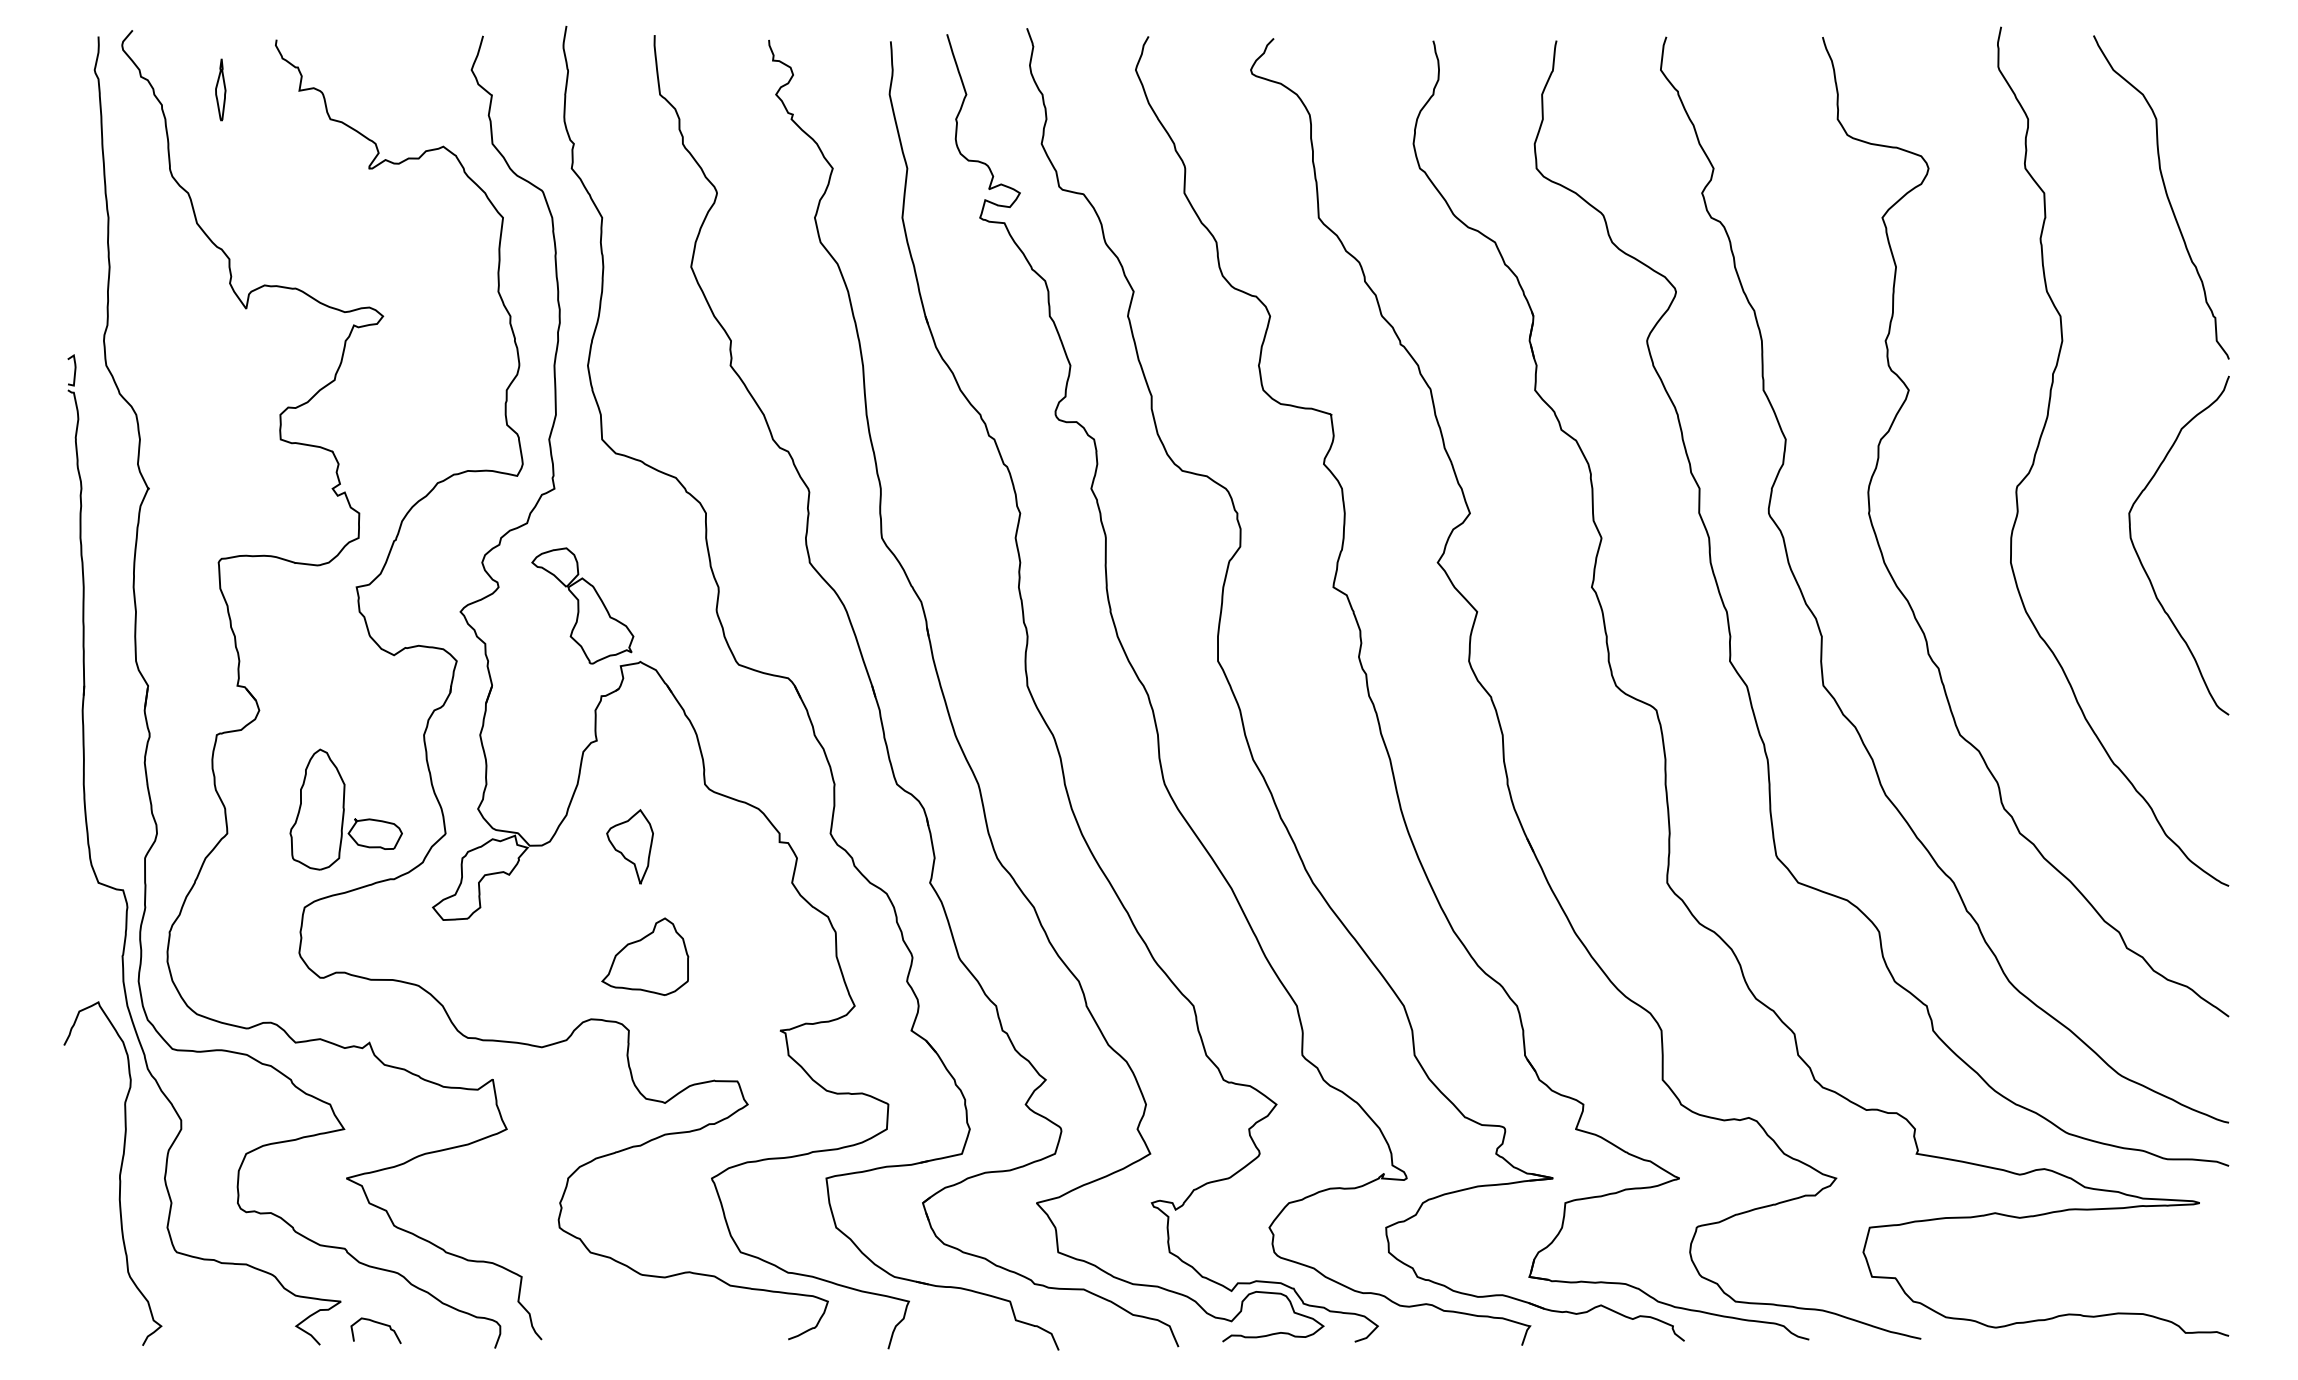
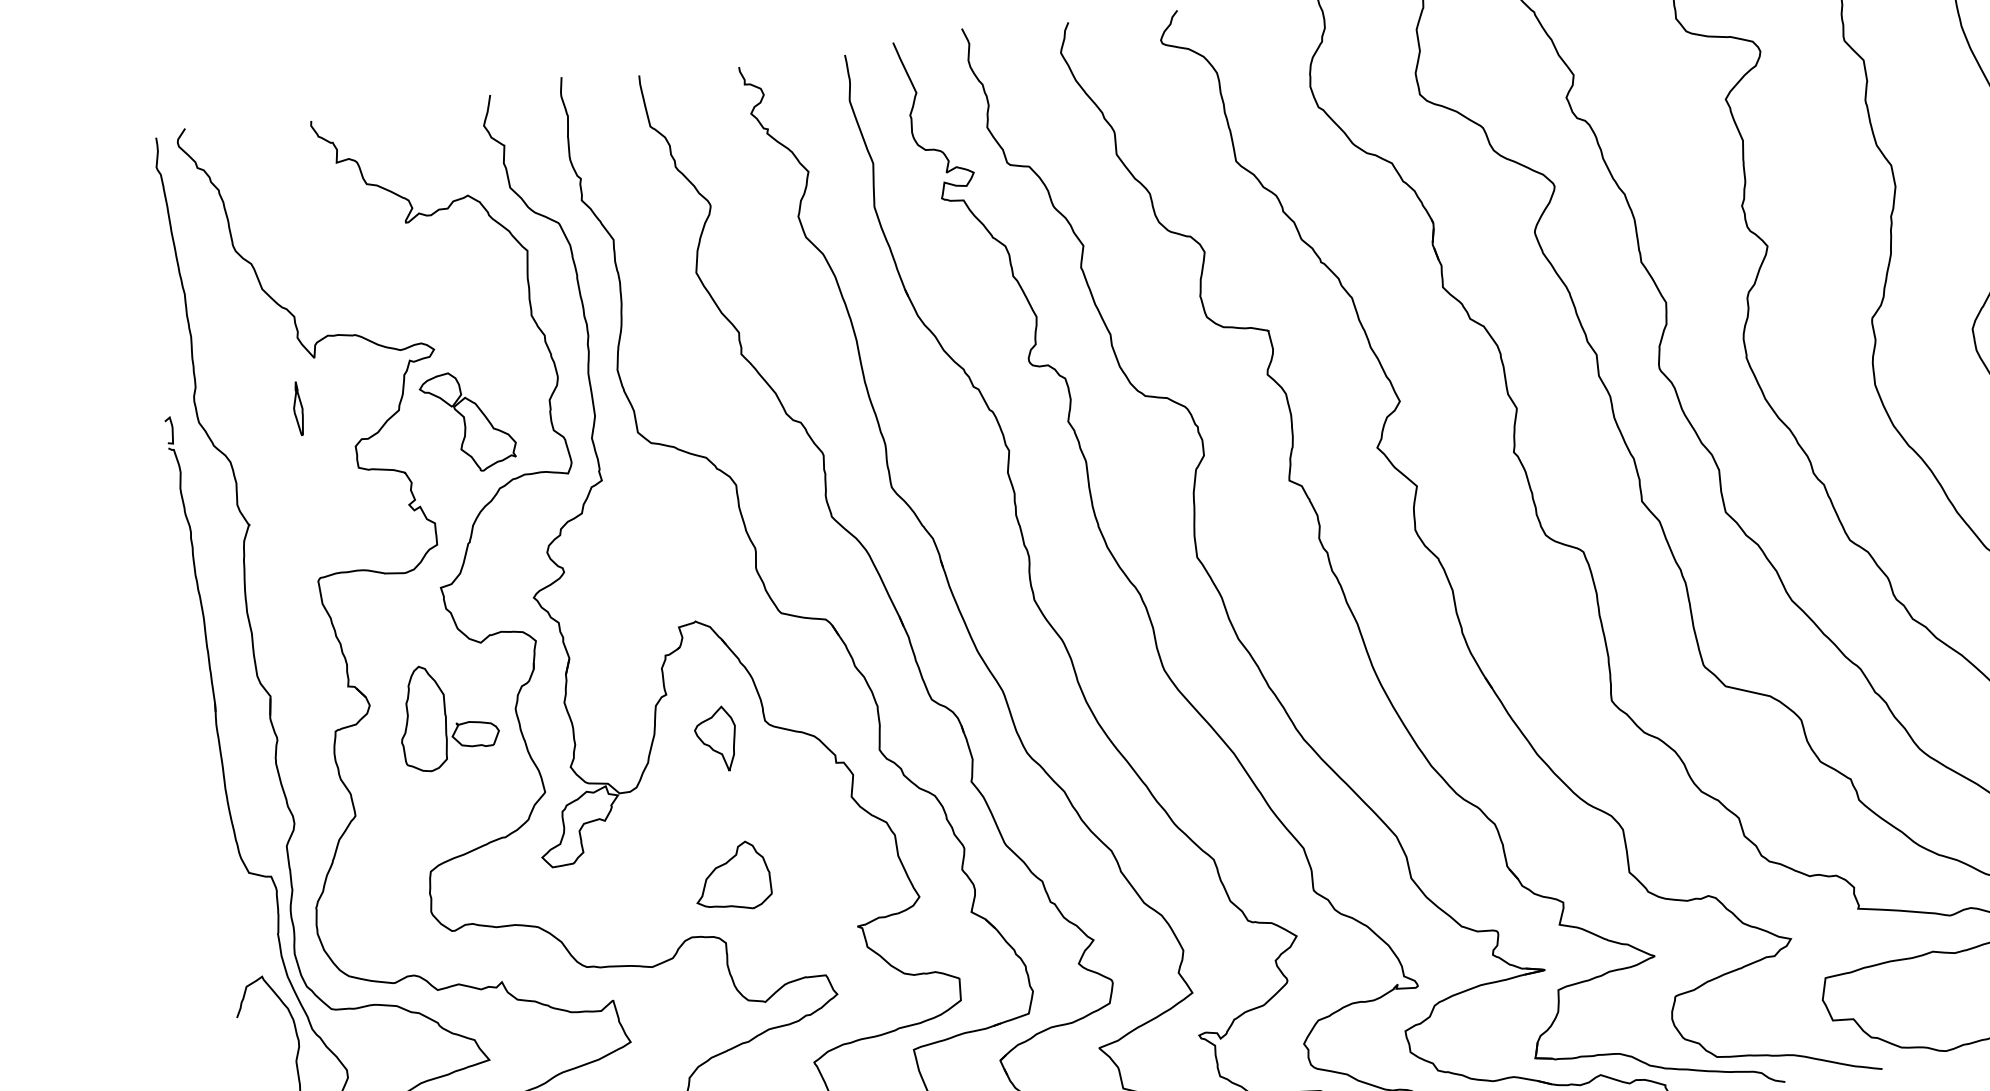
part: (220, 89) -> (298, 408), moved
part: (582, 605) -> (468, 421), moved
part: (345, 809) -> (447, 716), moved
part: (629, 846) -> (715, 739), moved

